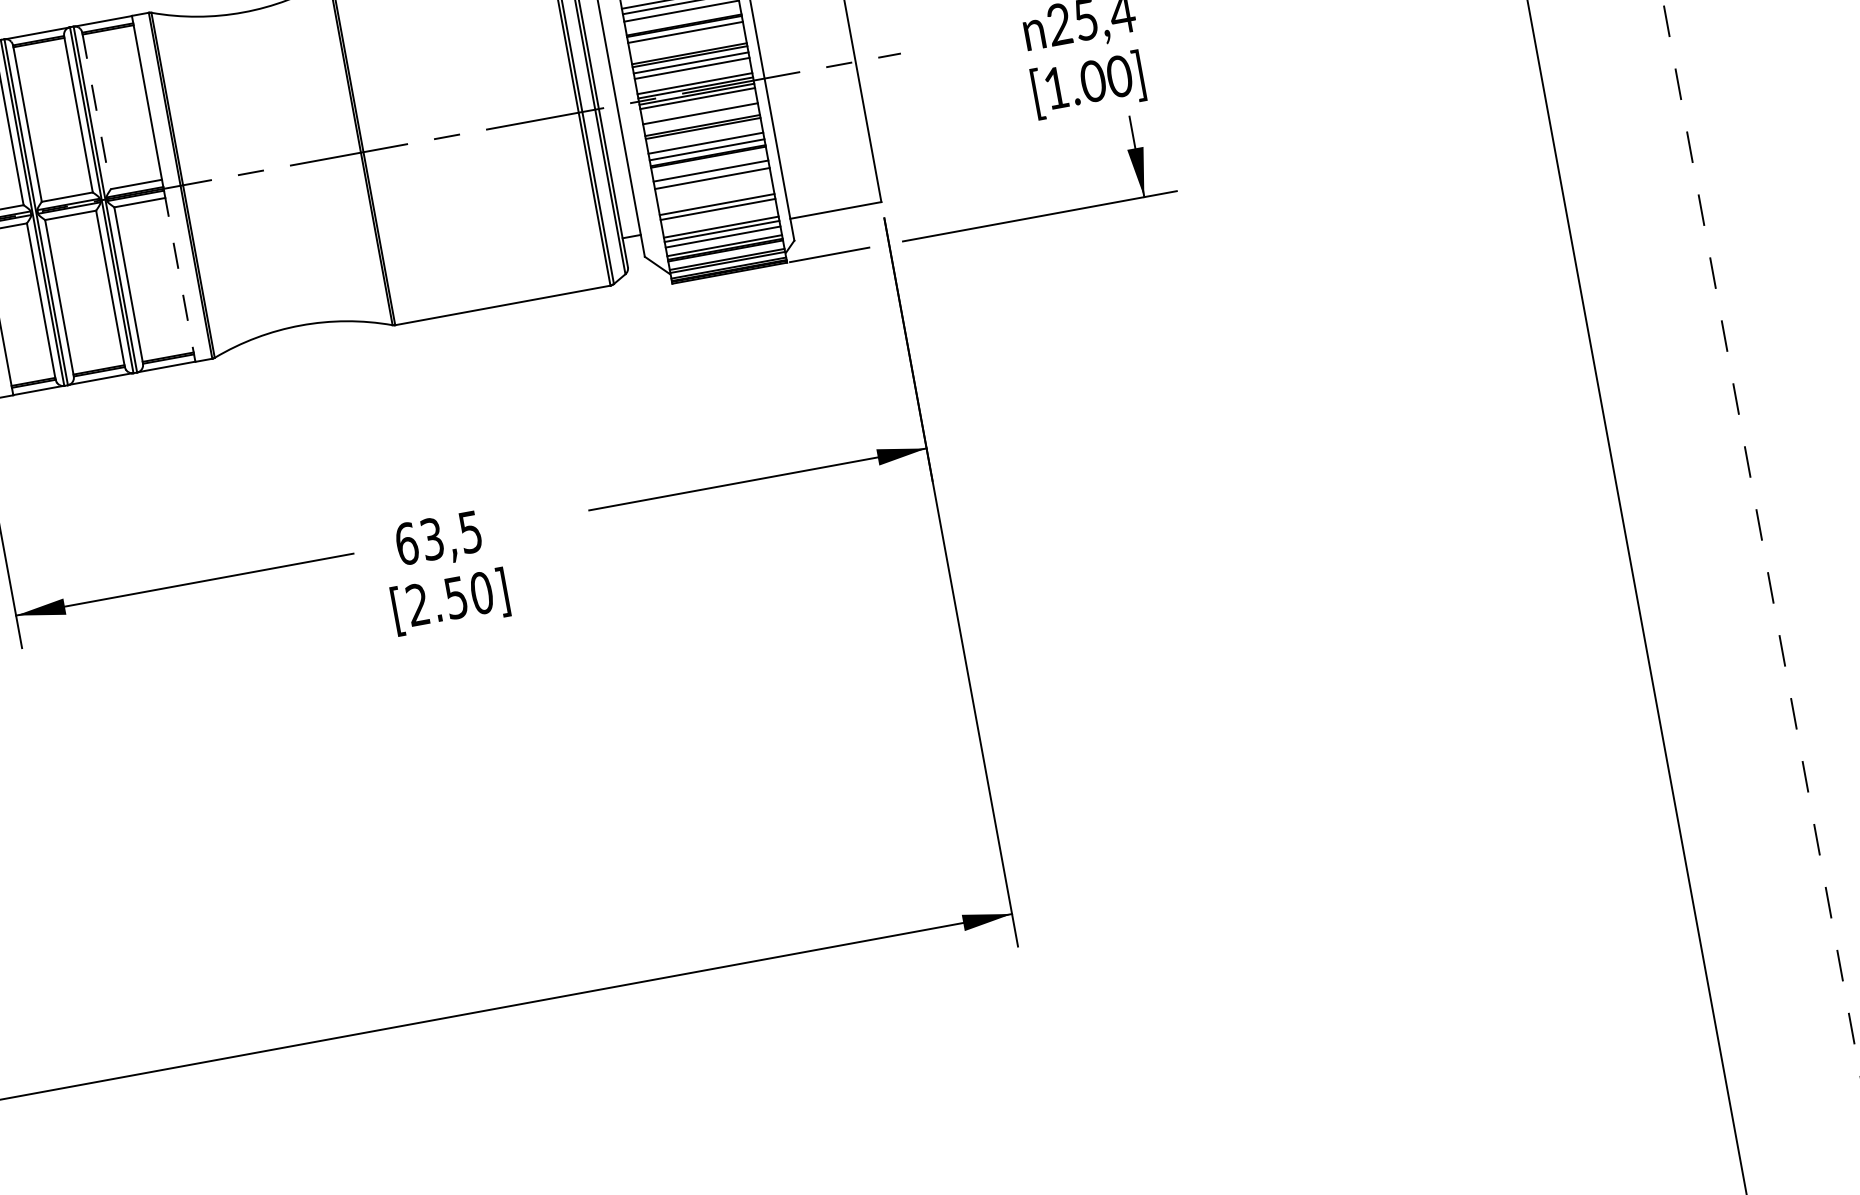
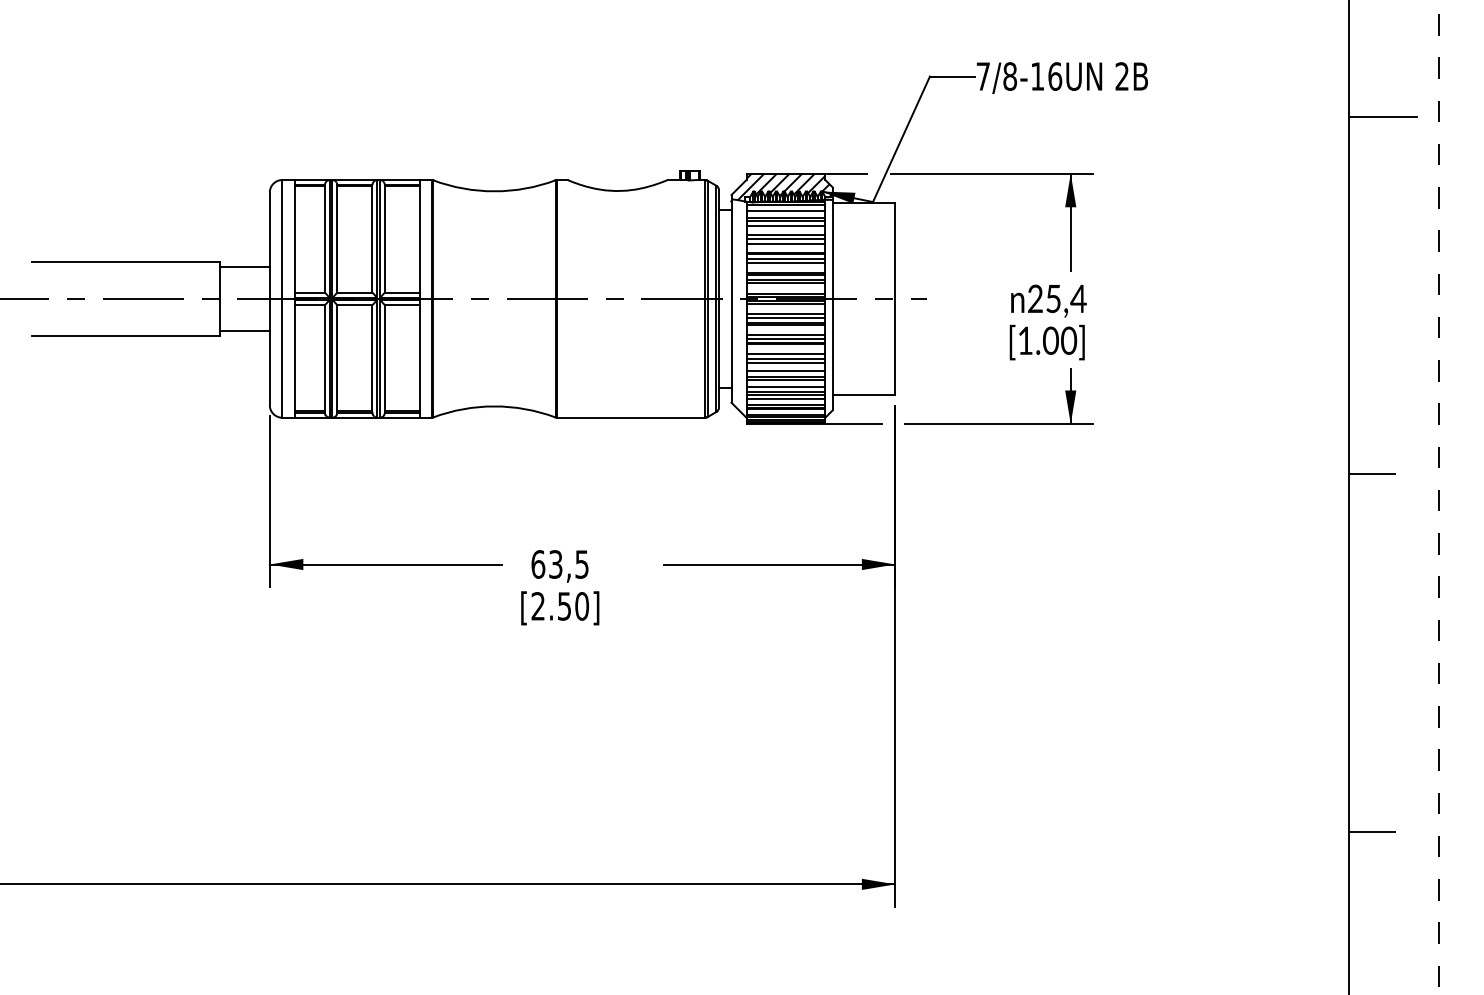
line: (686, 39) -> (785, 263), added
line: (95, 110) -> (384, 238), dashed -> solid
line: (700, 119) -> (785, 318), added
line: (712, 183) -> (785, 362), added
line: (1597, 190) -> (1372, 474), added
line: (715, 196) -> (785, 371), added
line: (719, 218) -> (785, 386), added
line: (178, 275) -> (419, 358), dashed -> solid
line: (1692, 709) -> (1372, 831), added

